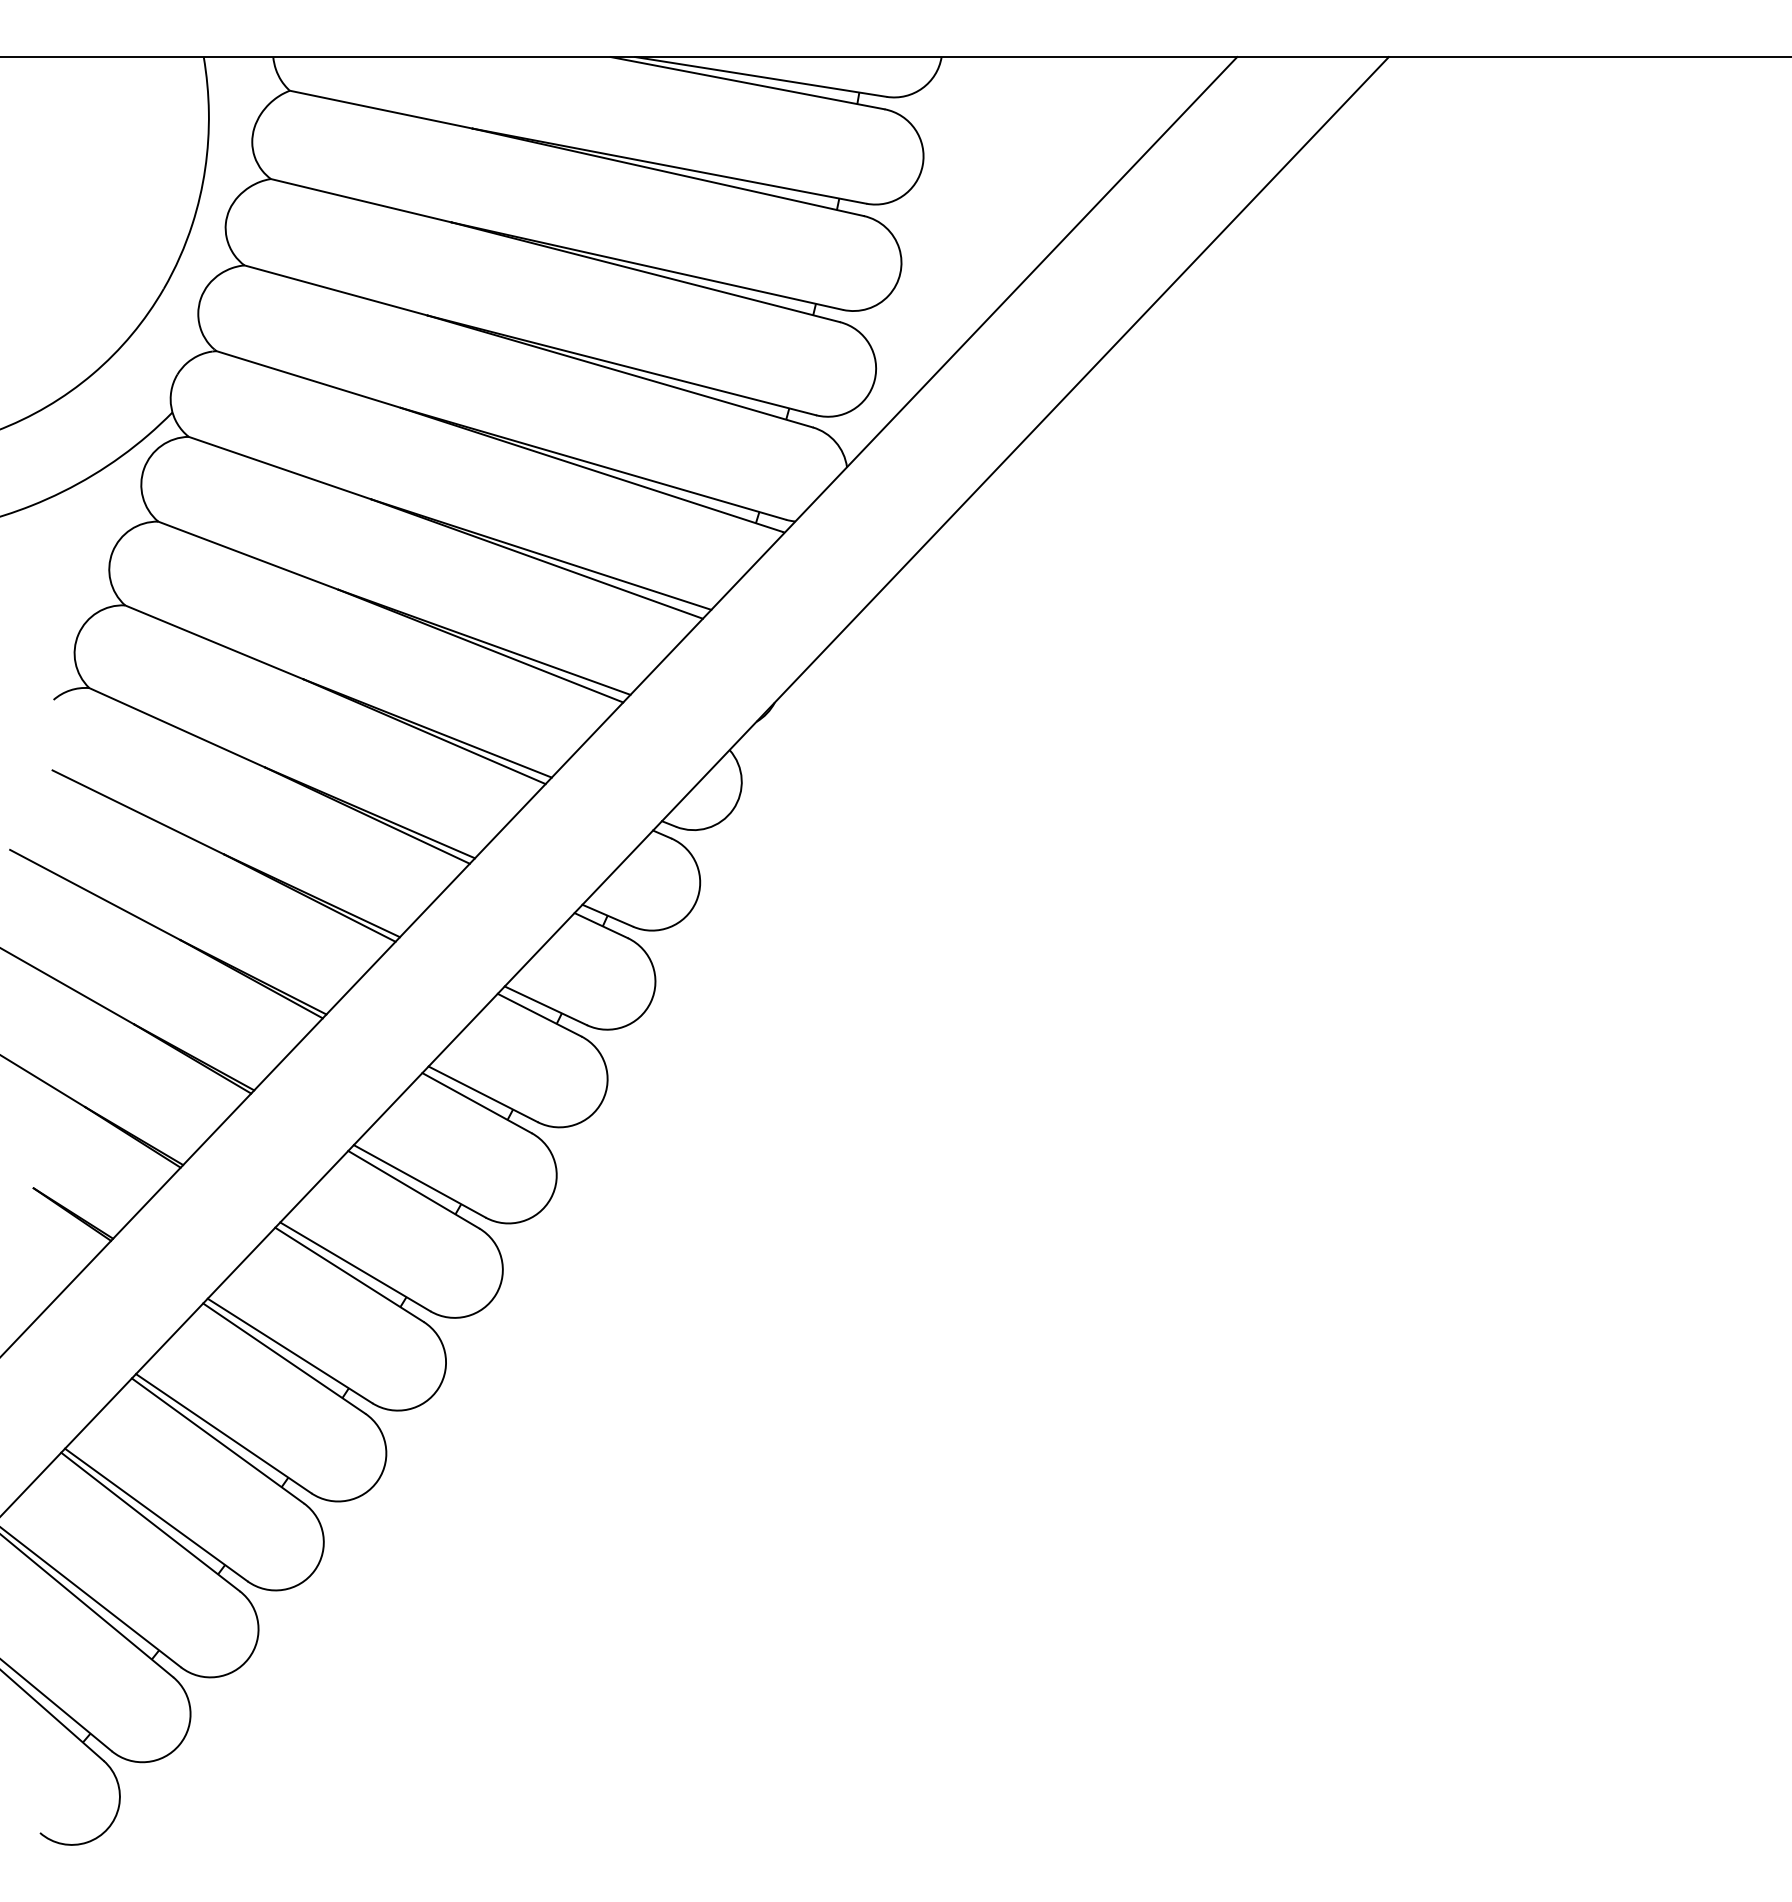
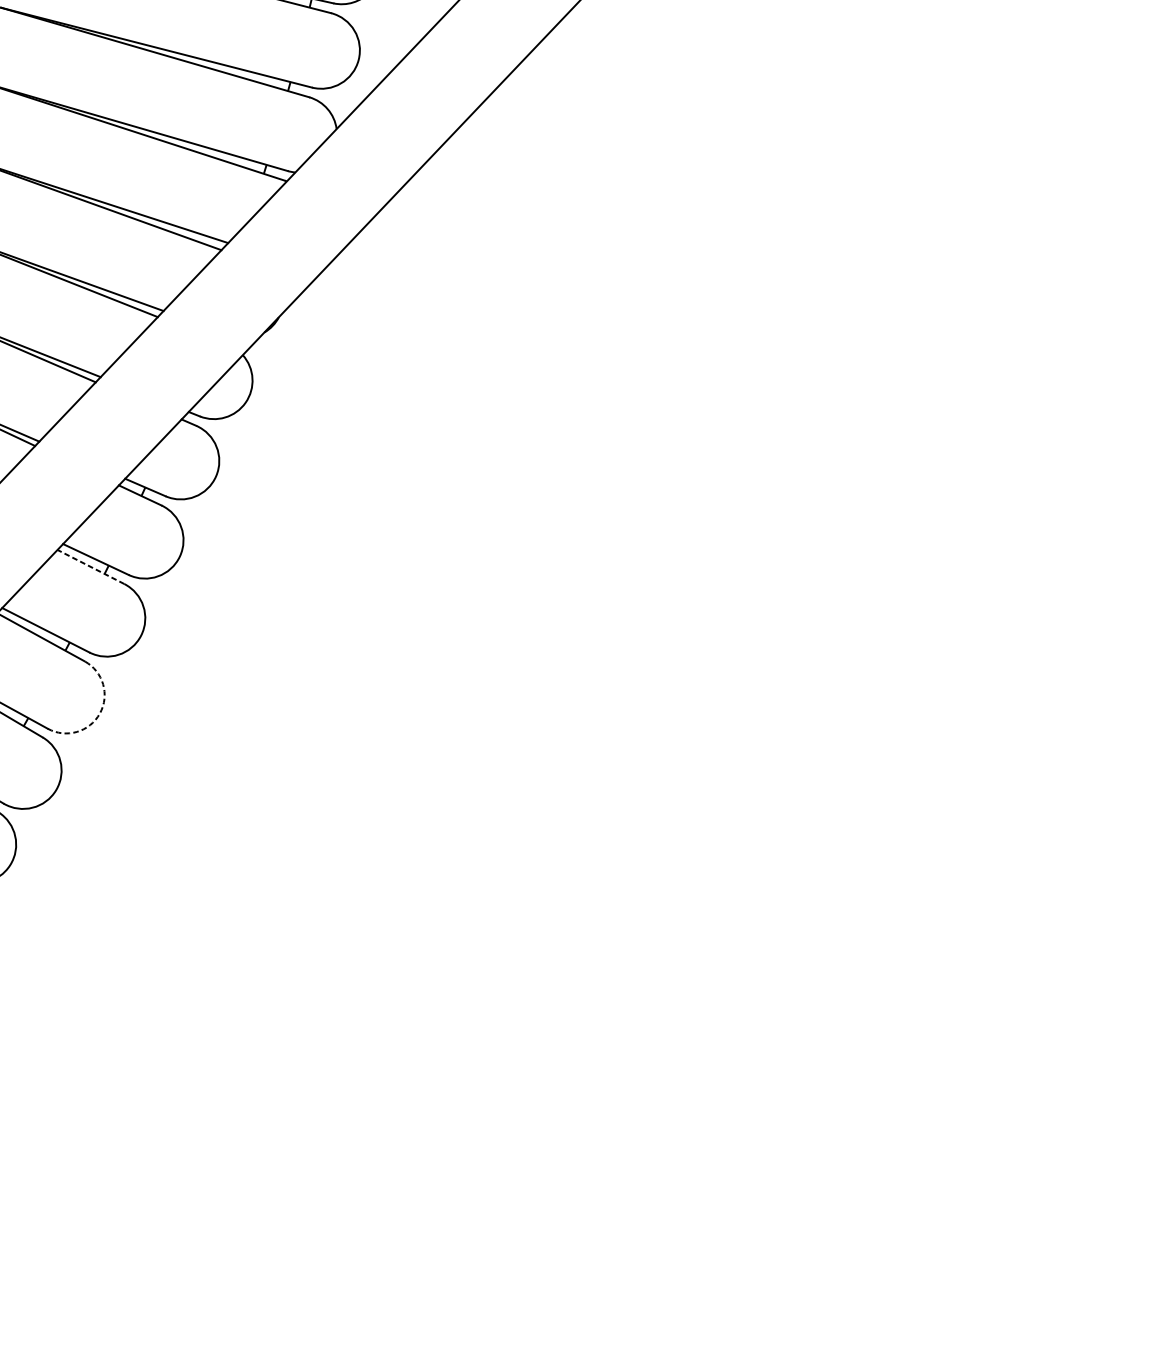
line: (539, 1015) -> (90, 567), solid -> dashed
arc: (550, 1198) -> (99, 713), solid -> dashed

